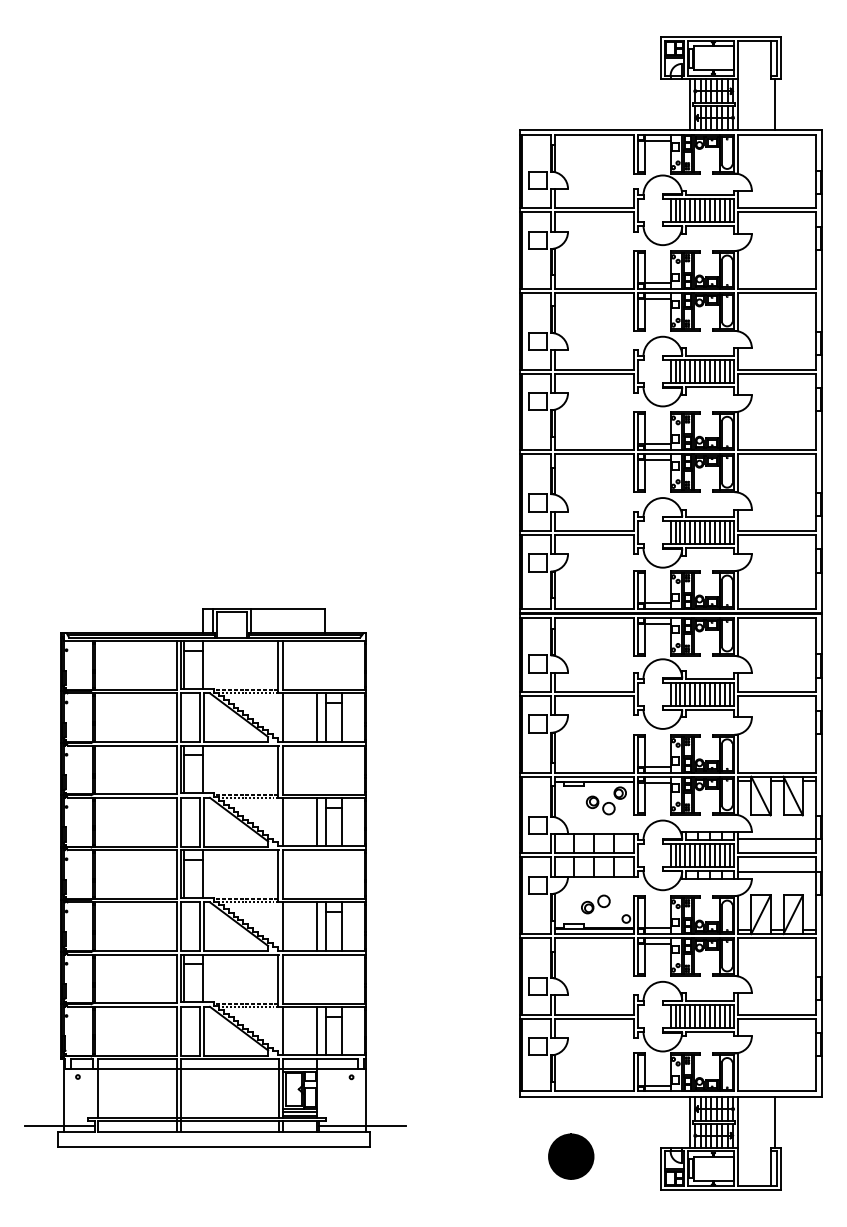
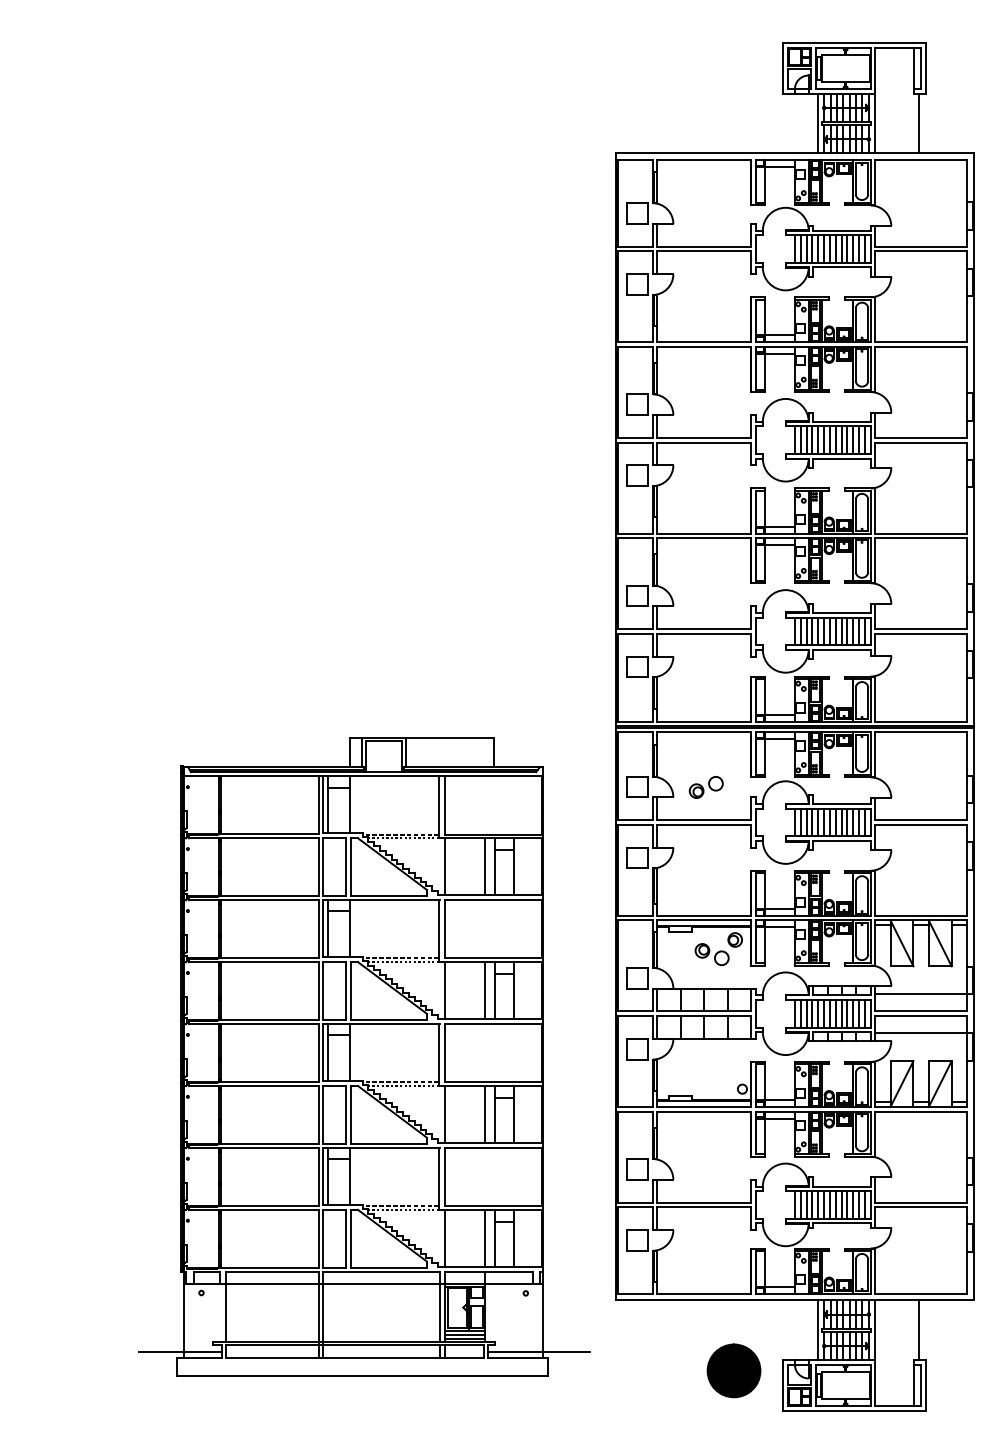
part: (215, 877) -> (364, 1056), moved
part: (595, 904) -> (705, 787), moved
part: (571, 1156) -> (734, 1370), moved

